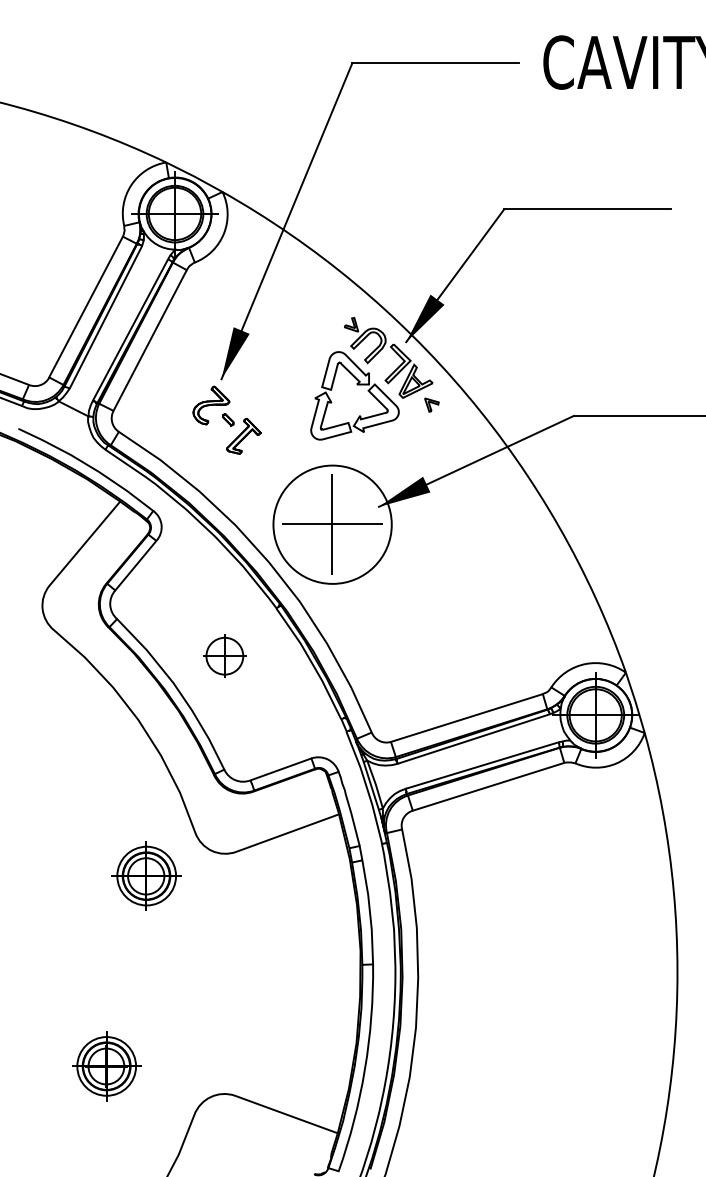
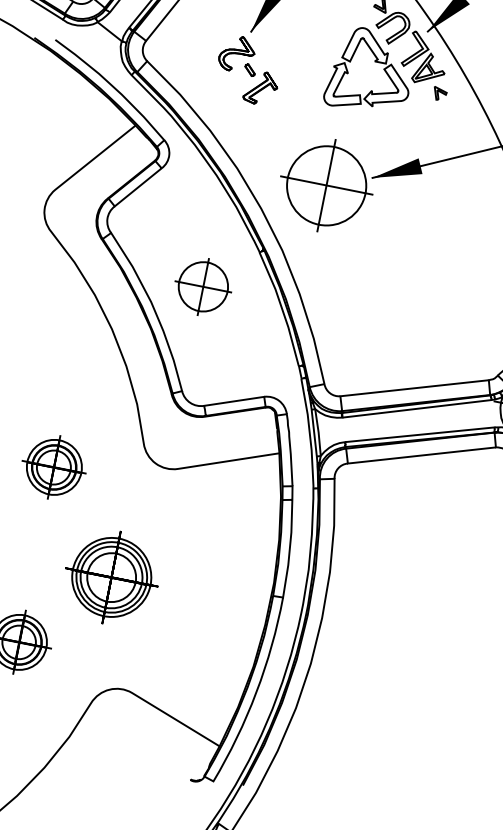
circle: (332, 524) -> (326, 185), size x0.71
part: (224, 656) -> (203, 287), size x1.43
part: (146, 875) -> (54, 466), moved
part: (189, 979) -> (111, 577), added

